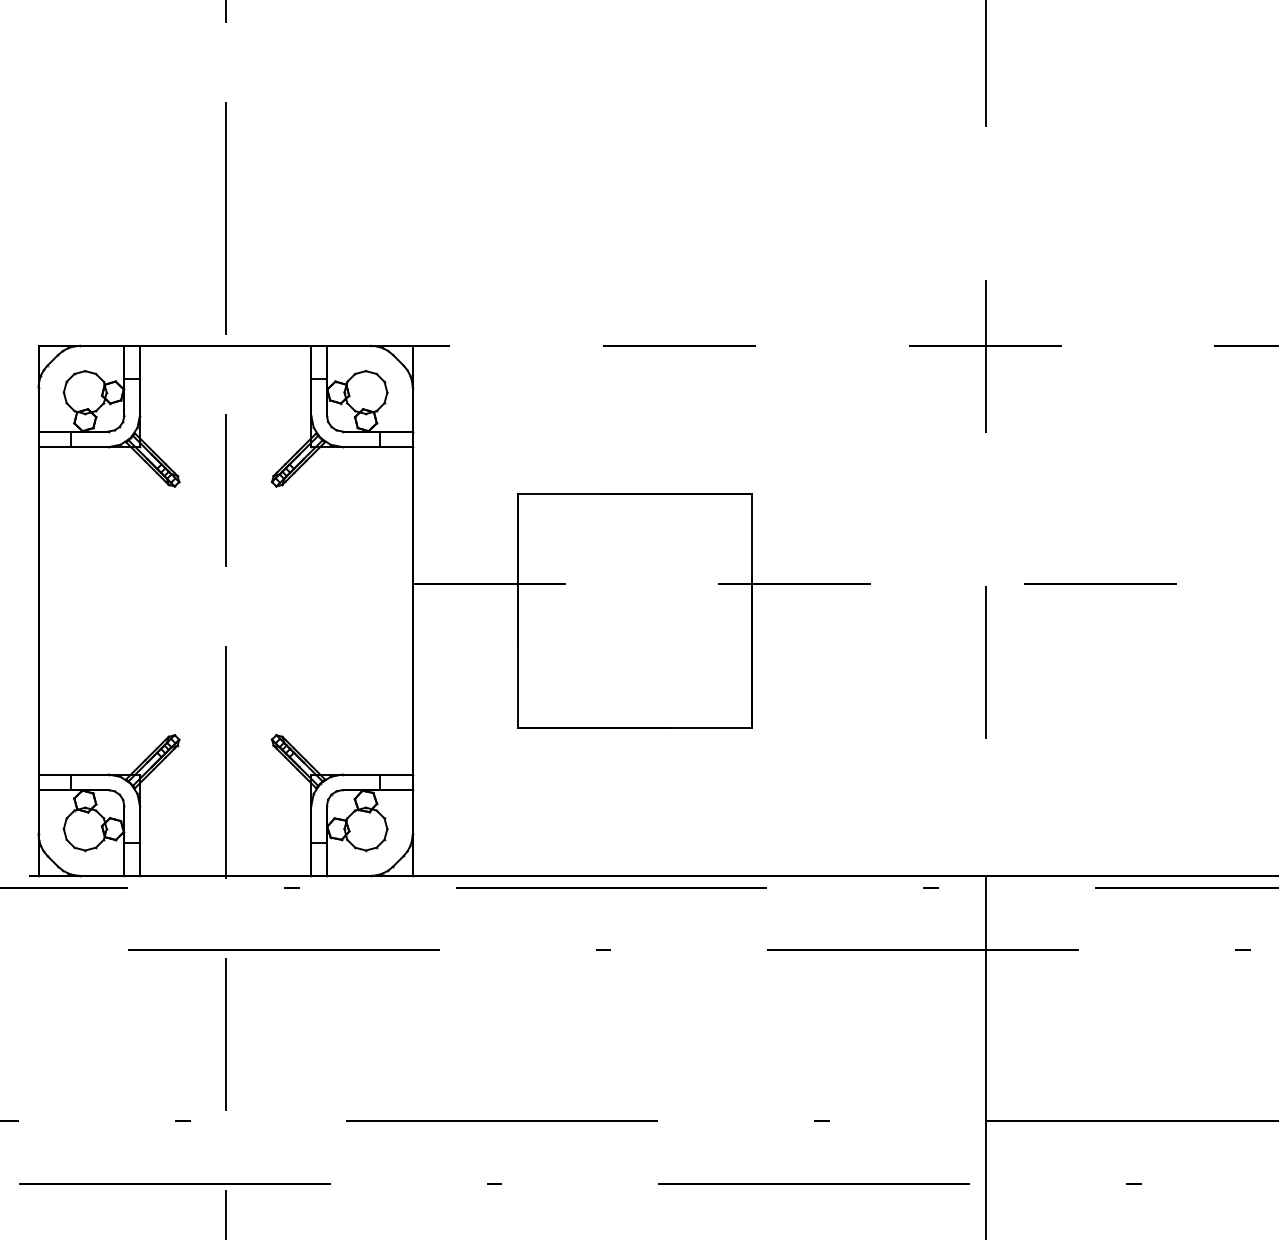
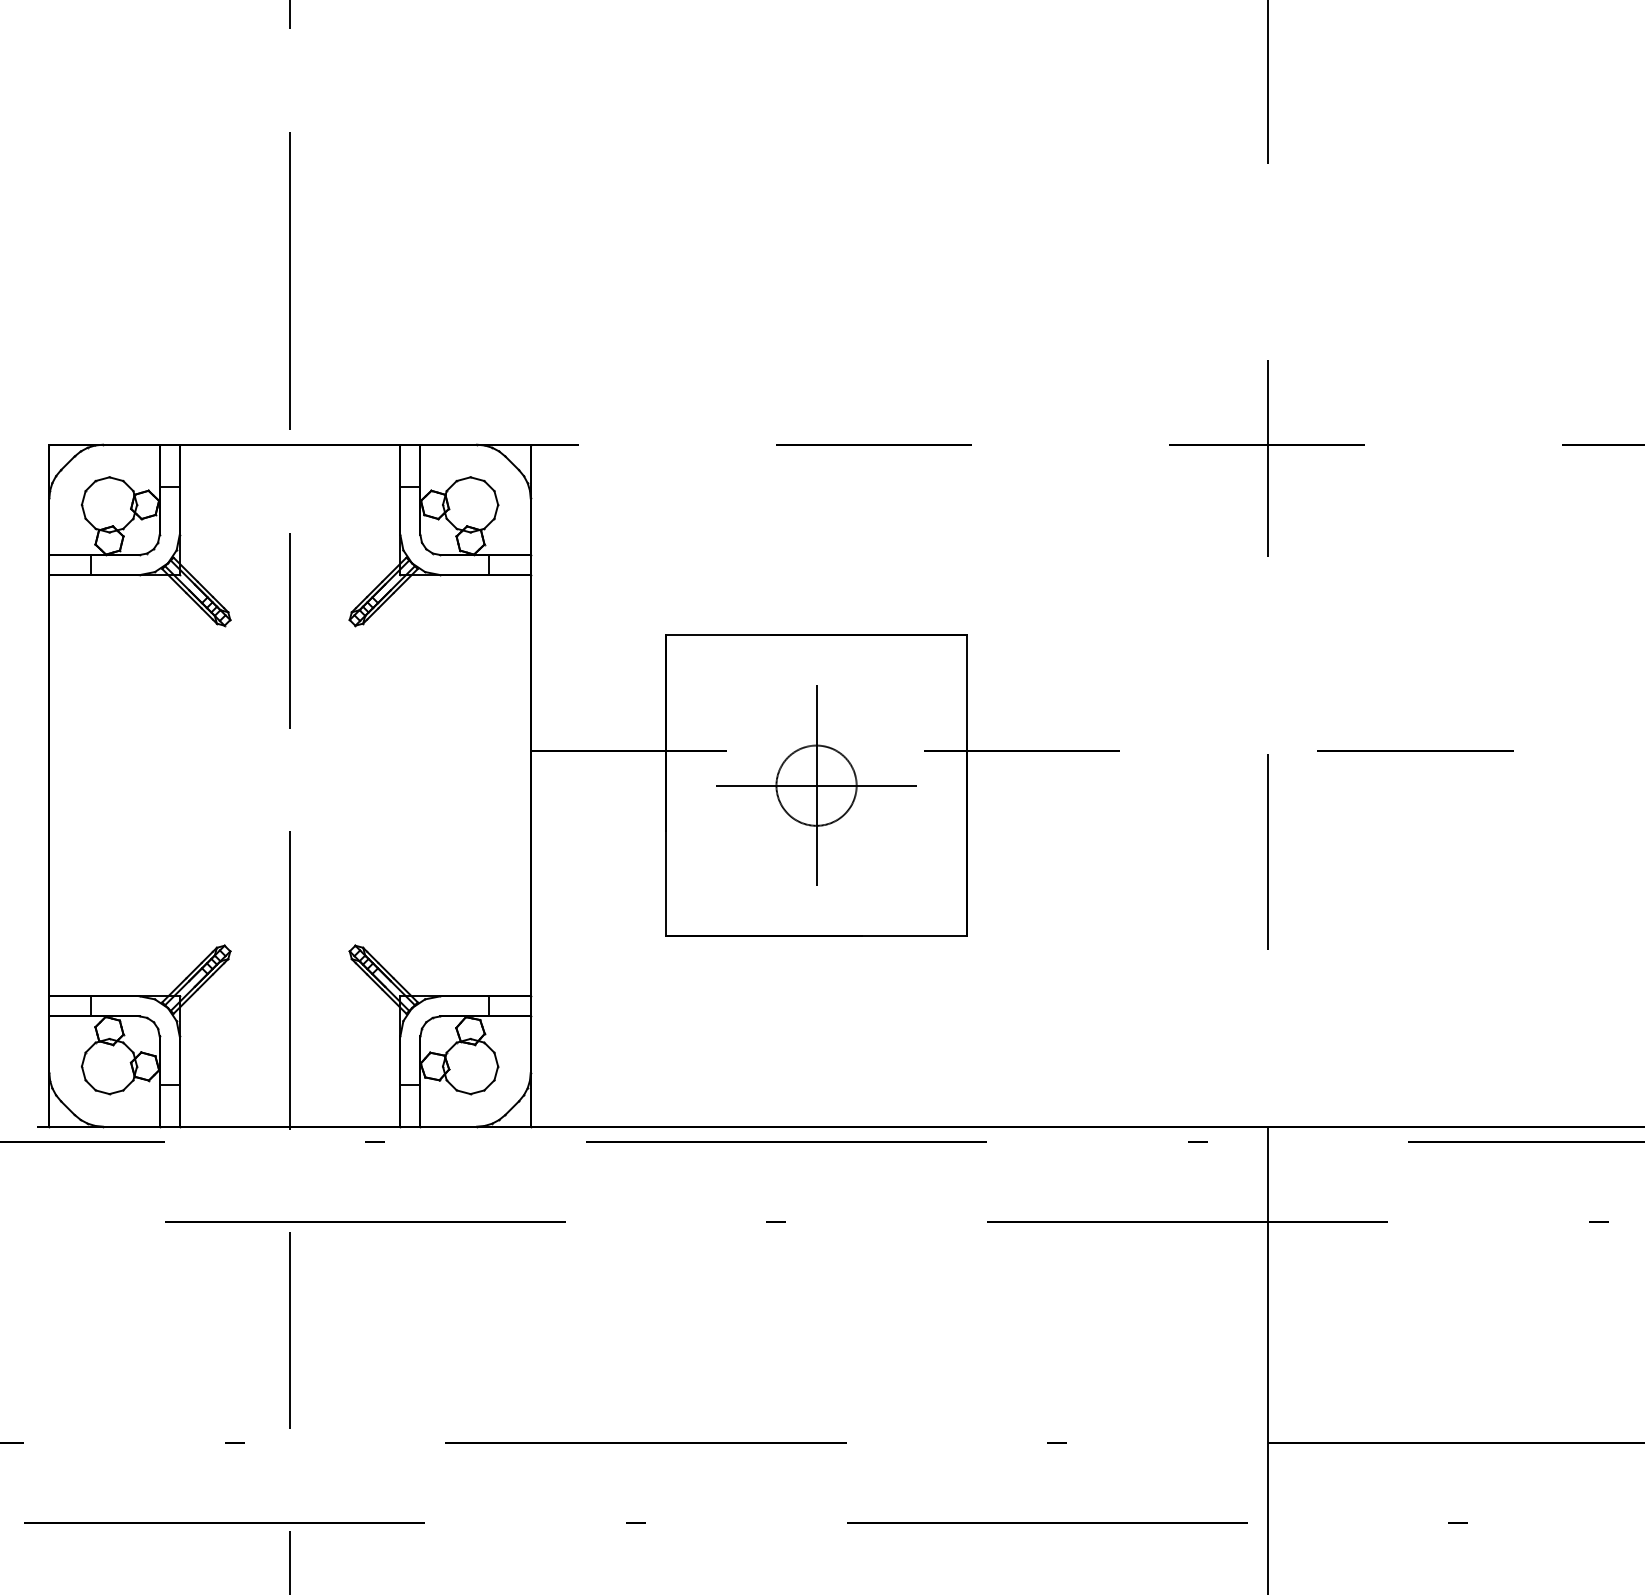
part: (634, 610) -> (816, 785), added

